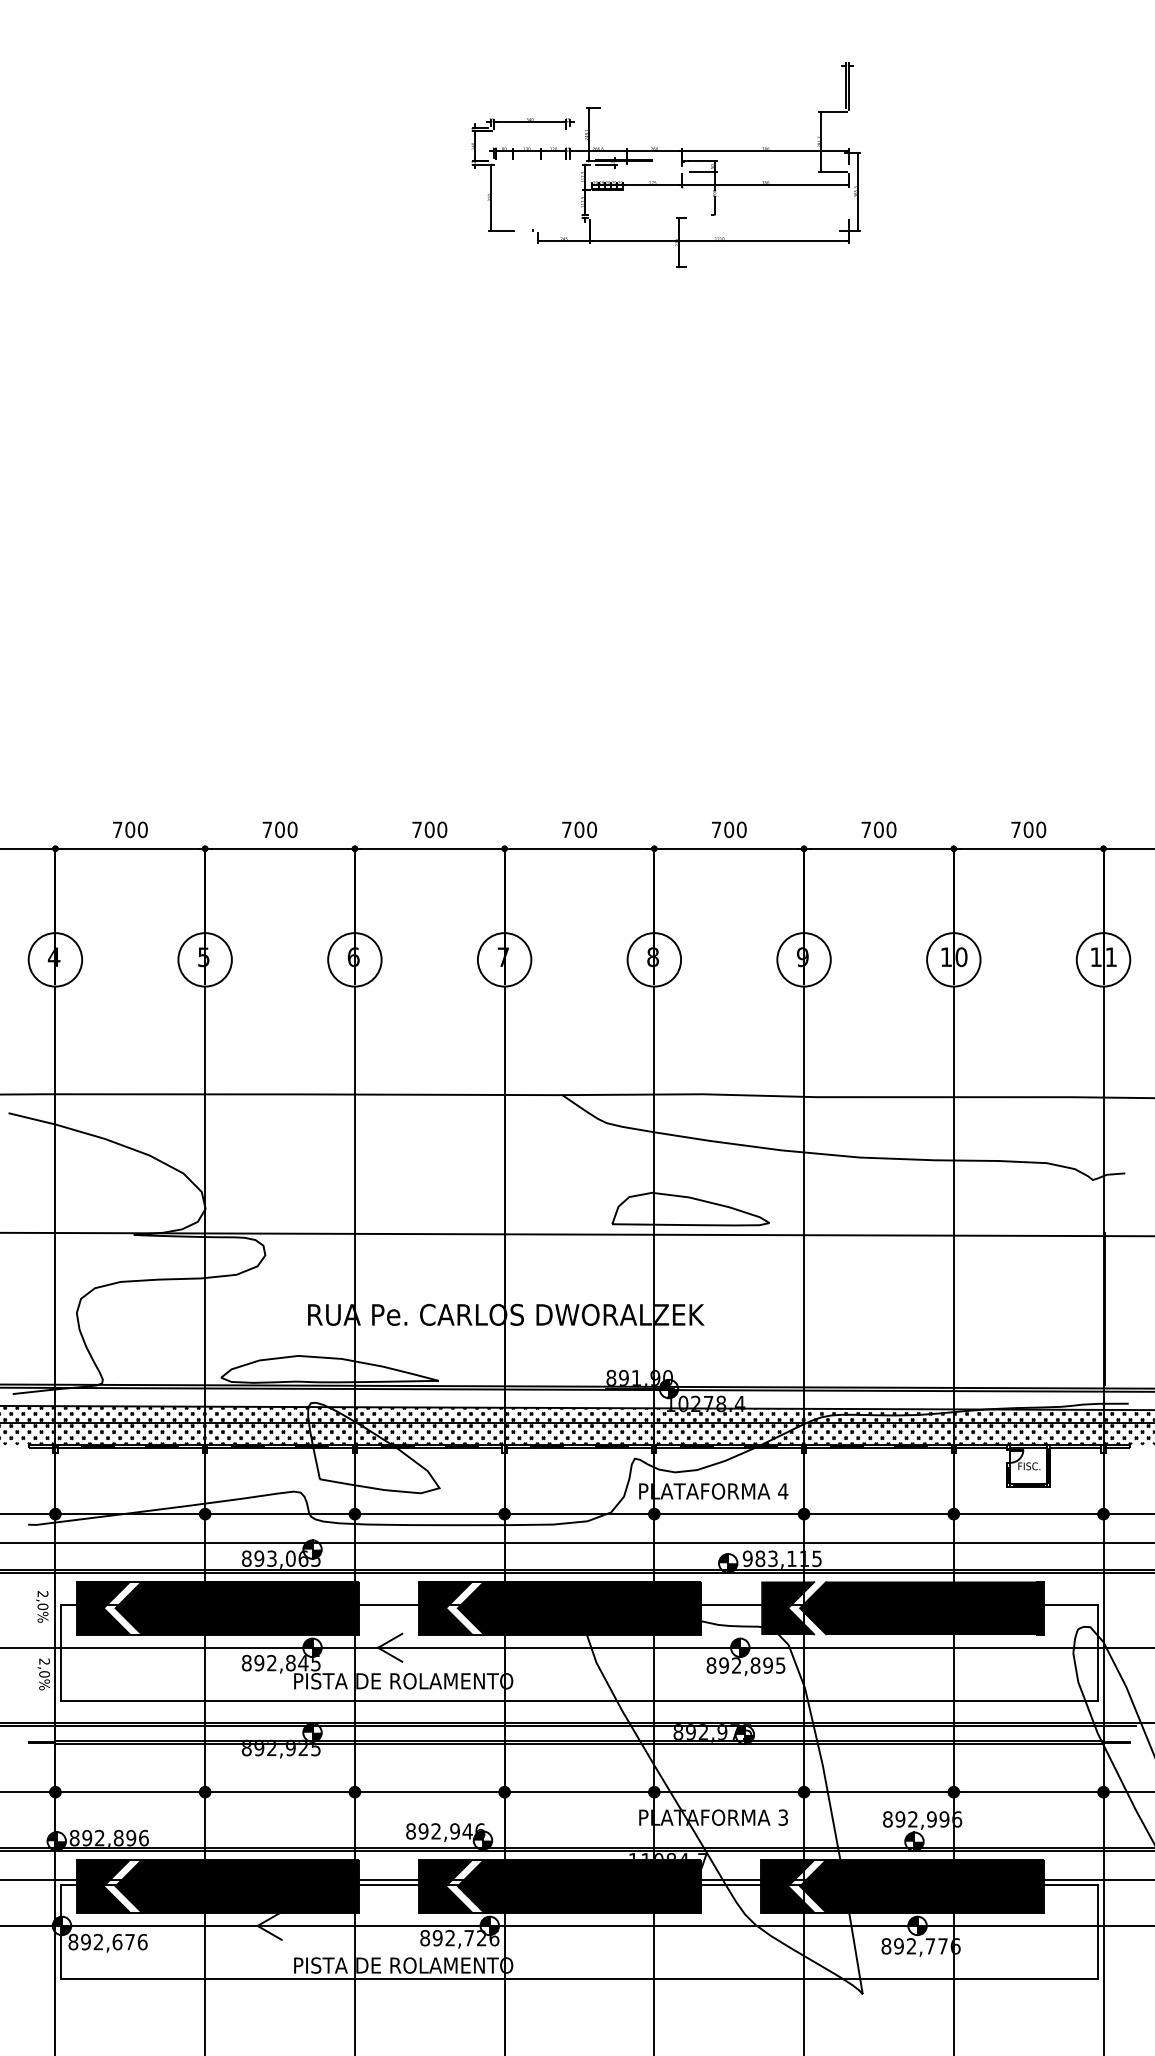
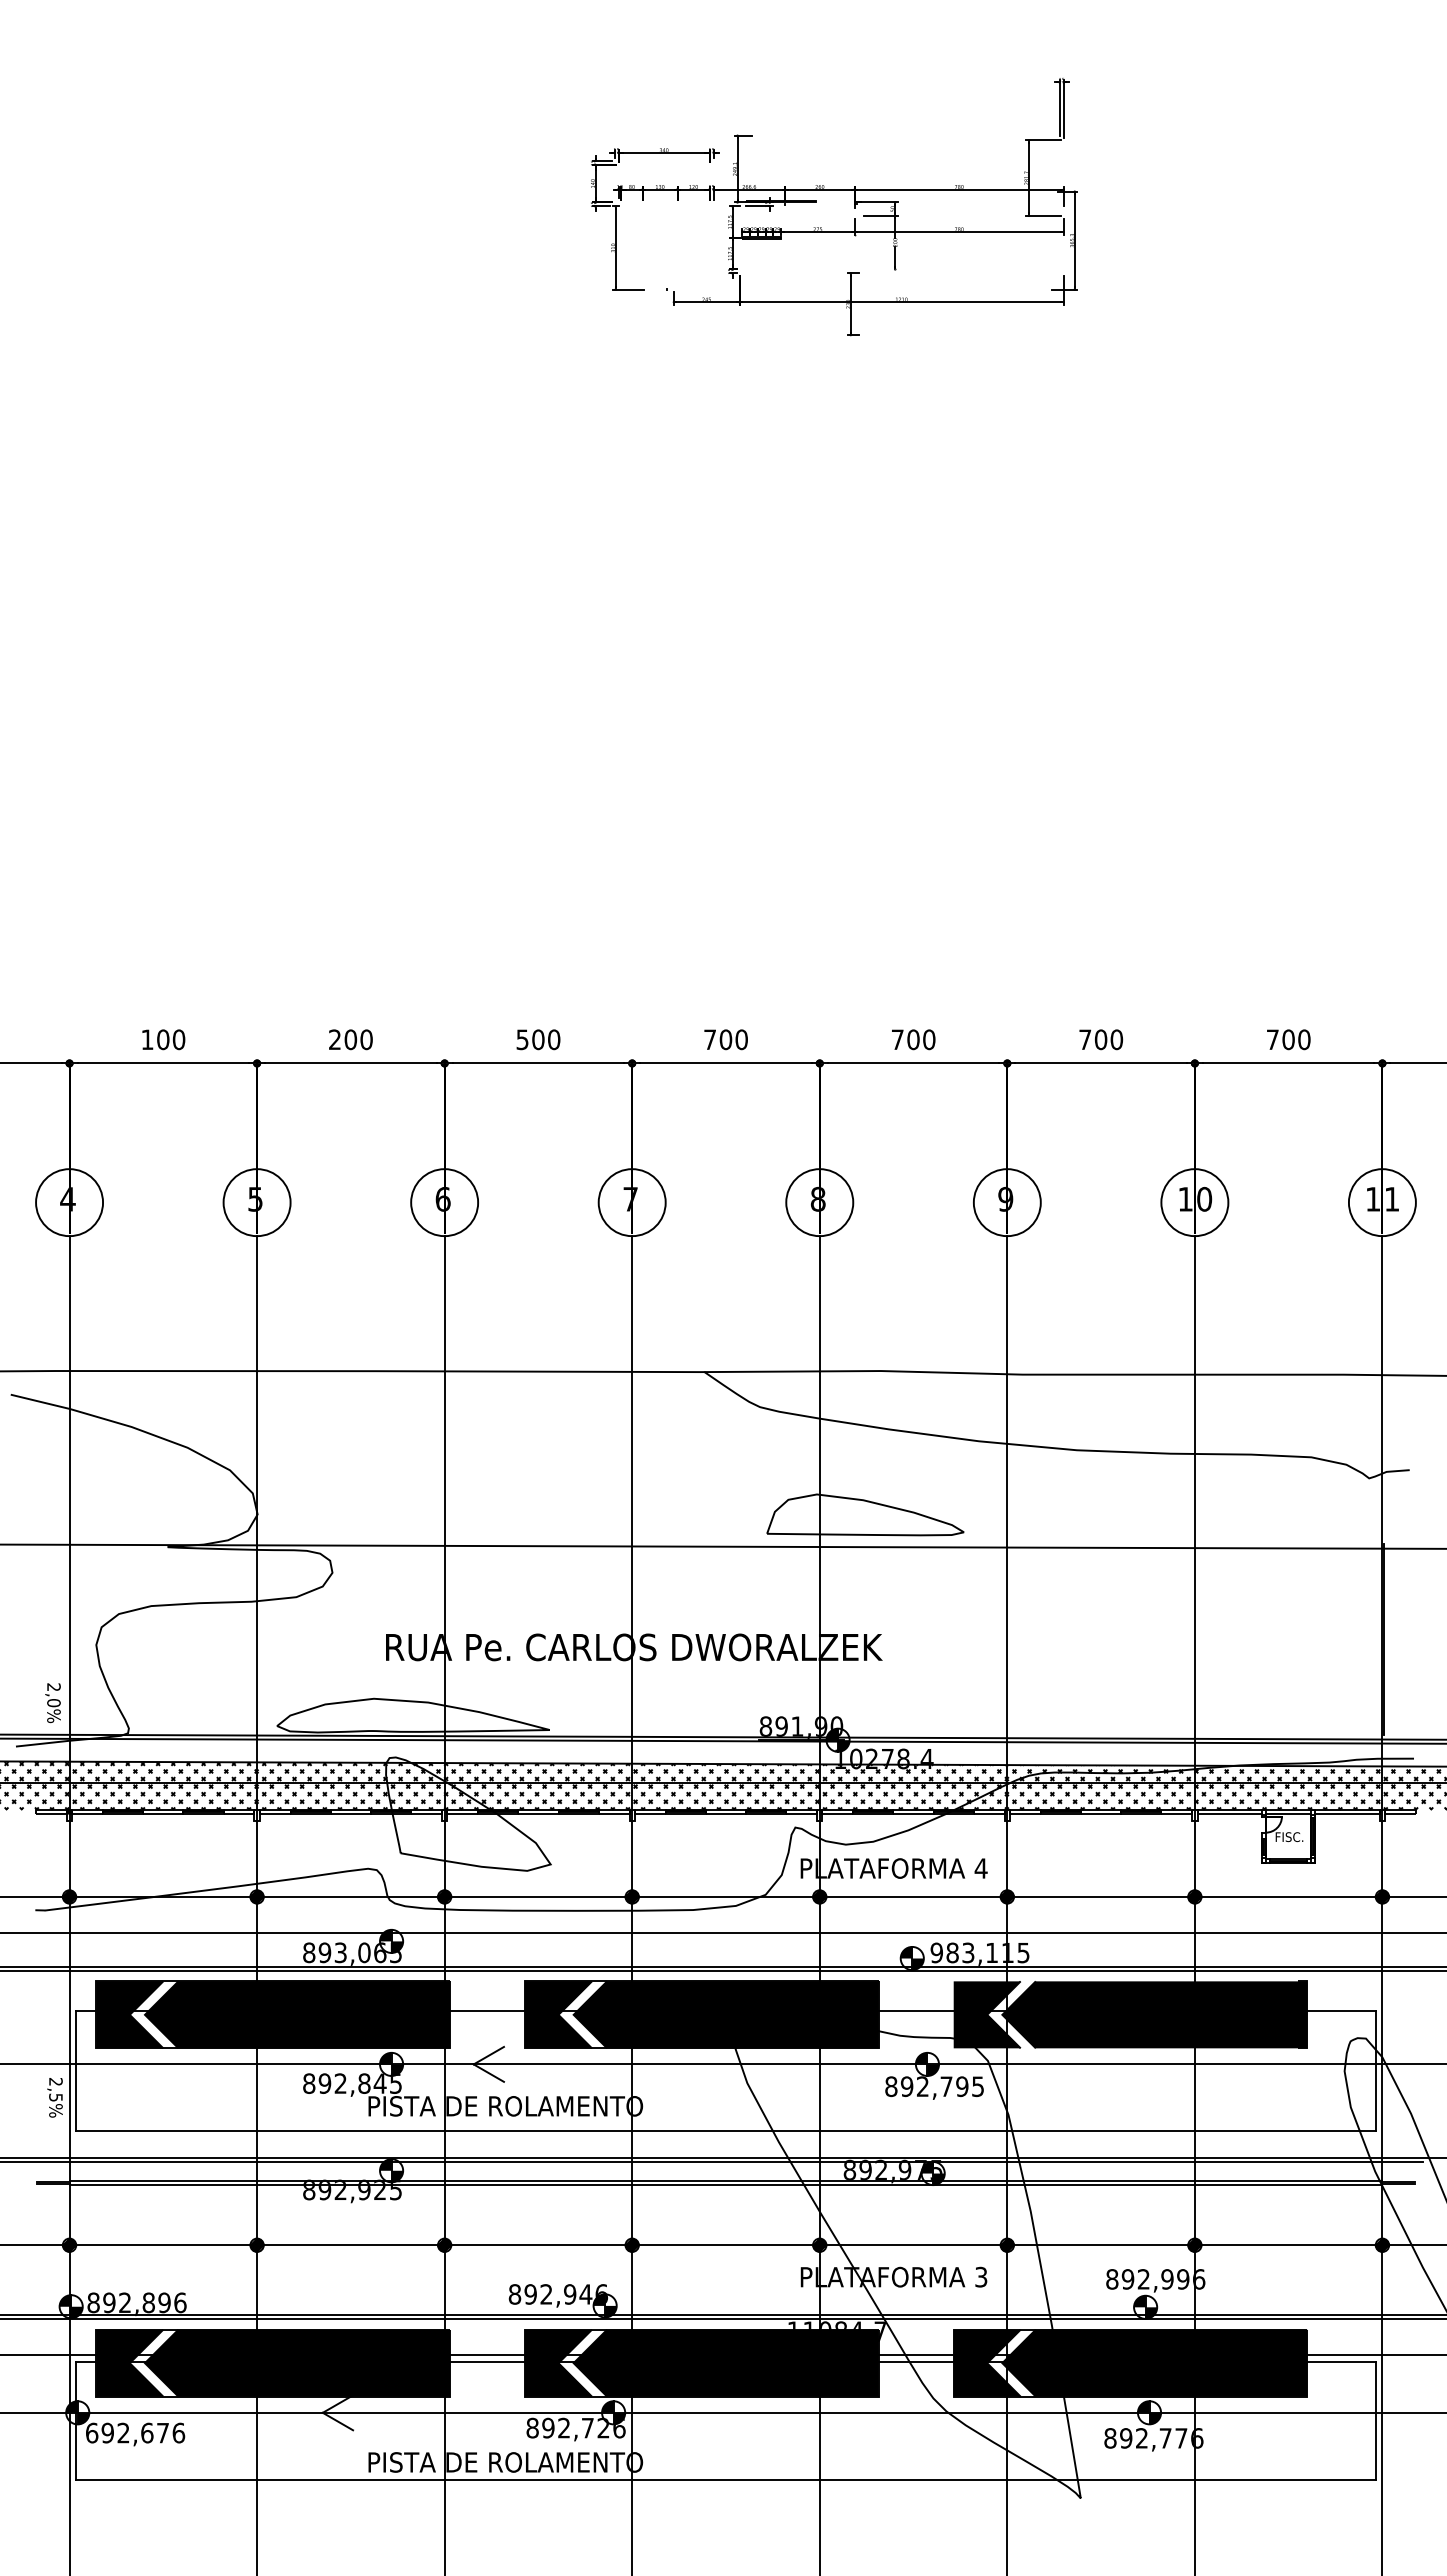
text: (117, 829) -> (147, 1039), 700 -> 100
text: (266, 829) -> (334, 1039), 700 -> 200
text: (417, 829) -> (522, 1039), 700 -> 500
text: (41, 1607) -> (52, 1703), moved
text: (755, 1665) -> (946, 2086), 892,895 -> 892,795
text: (44, 1674) -> (55, 2097), 2,0% -> 2,5%
text: (73, 1941) -> (92, 2432), 892,676 -> 692,676

